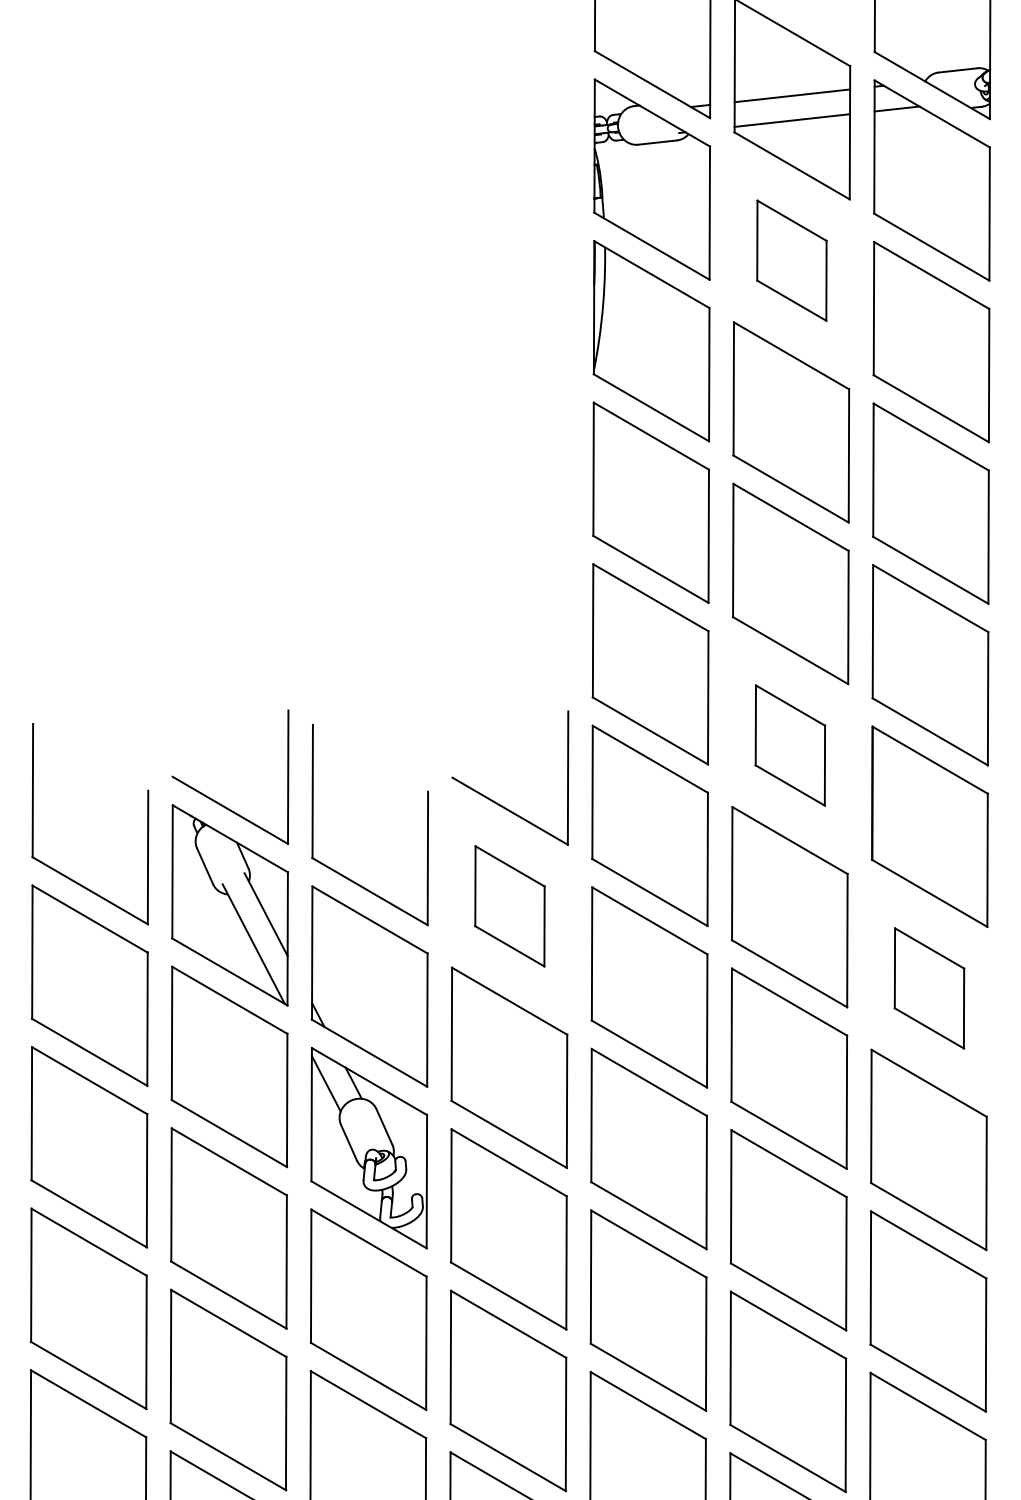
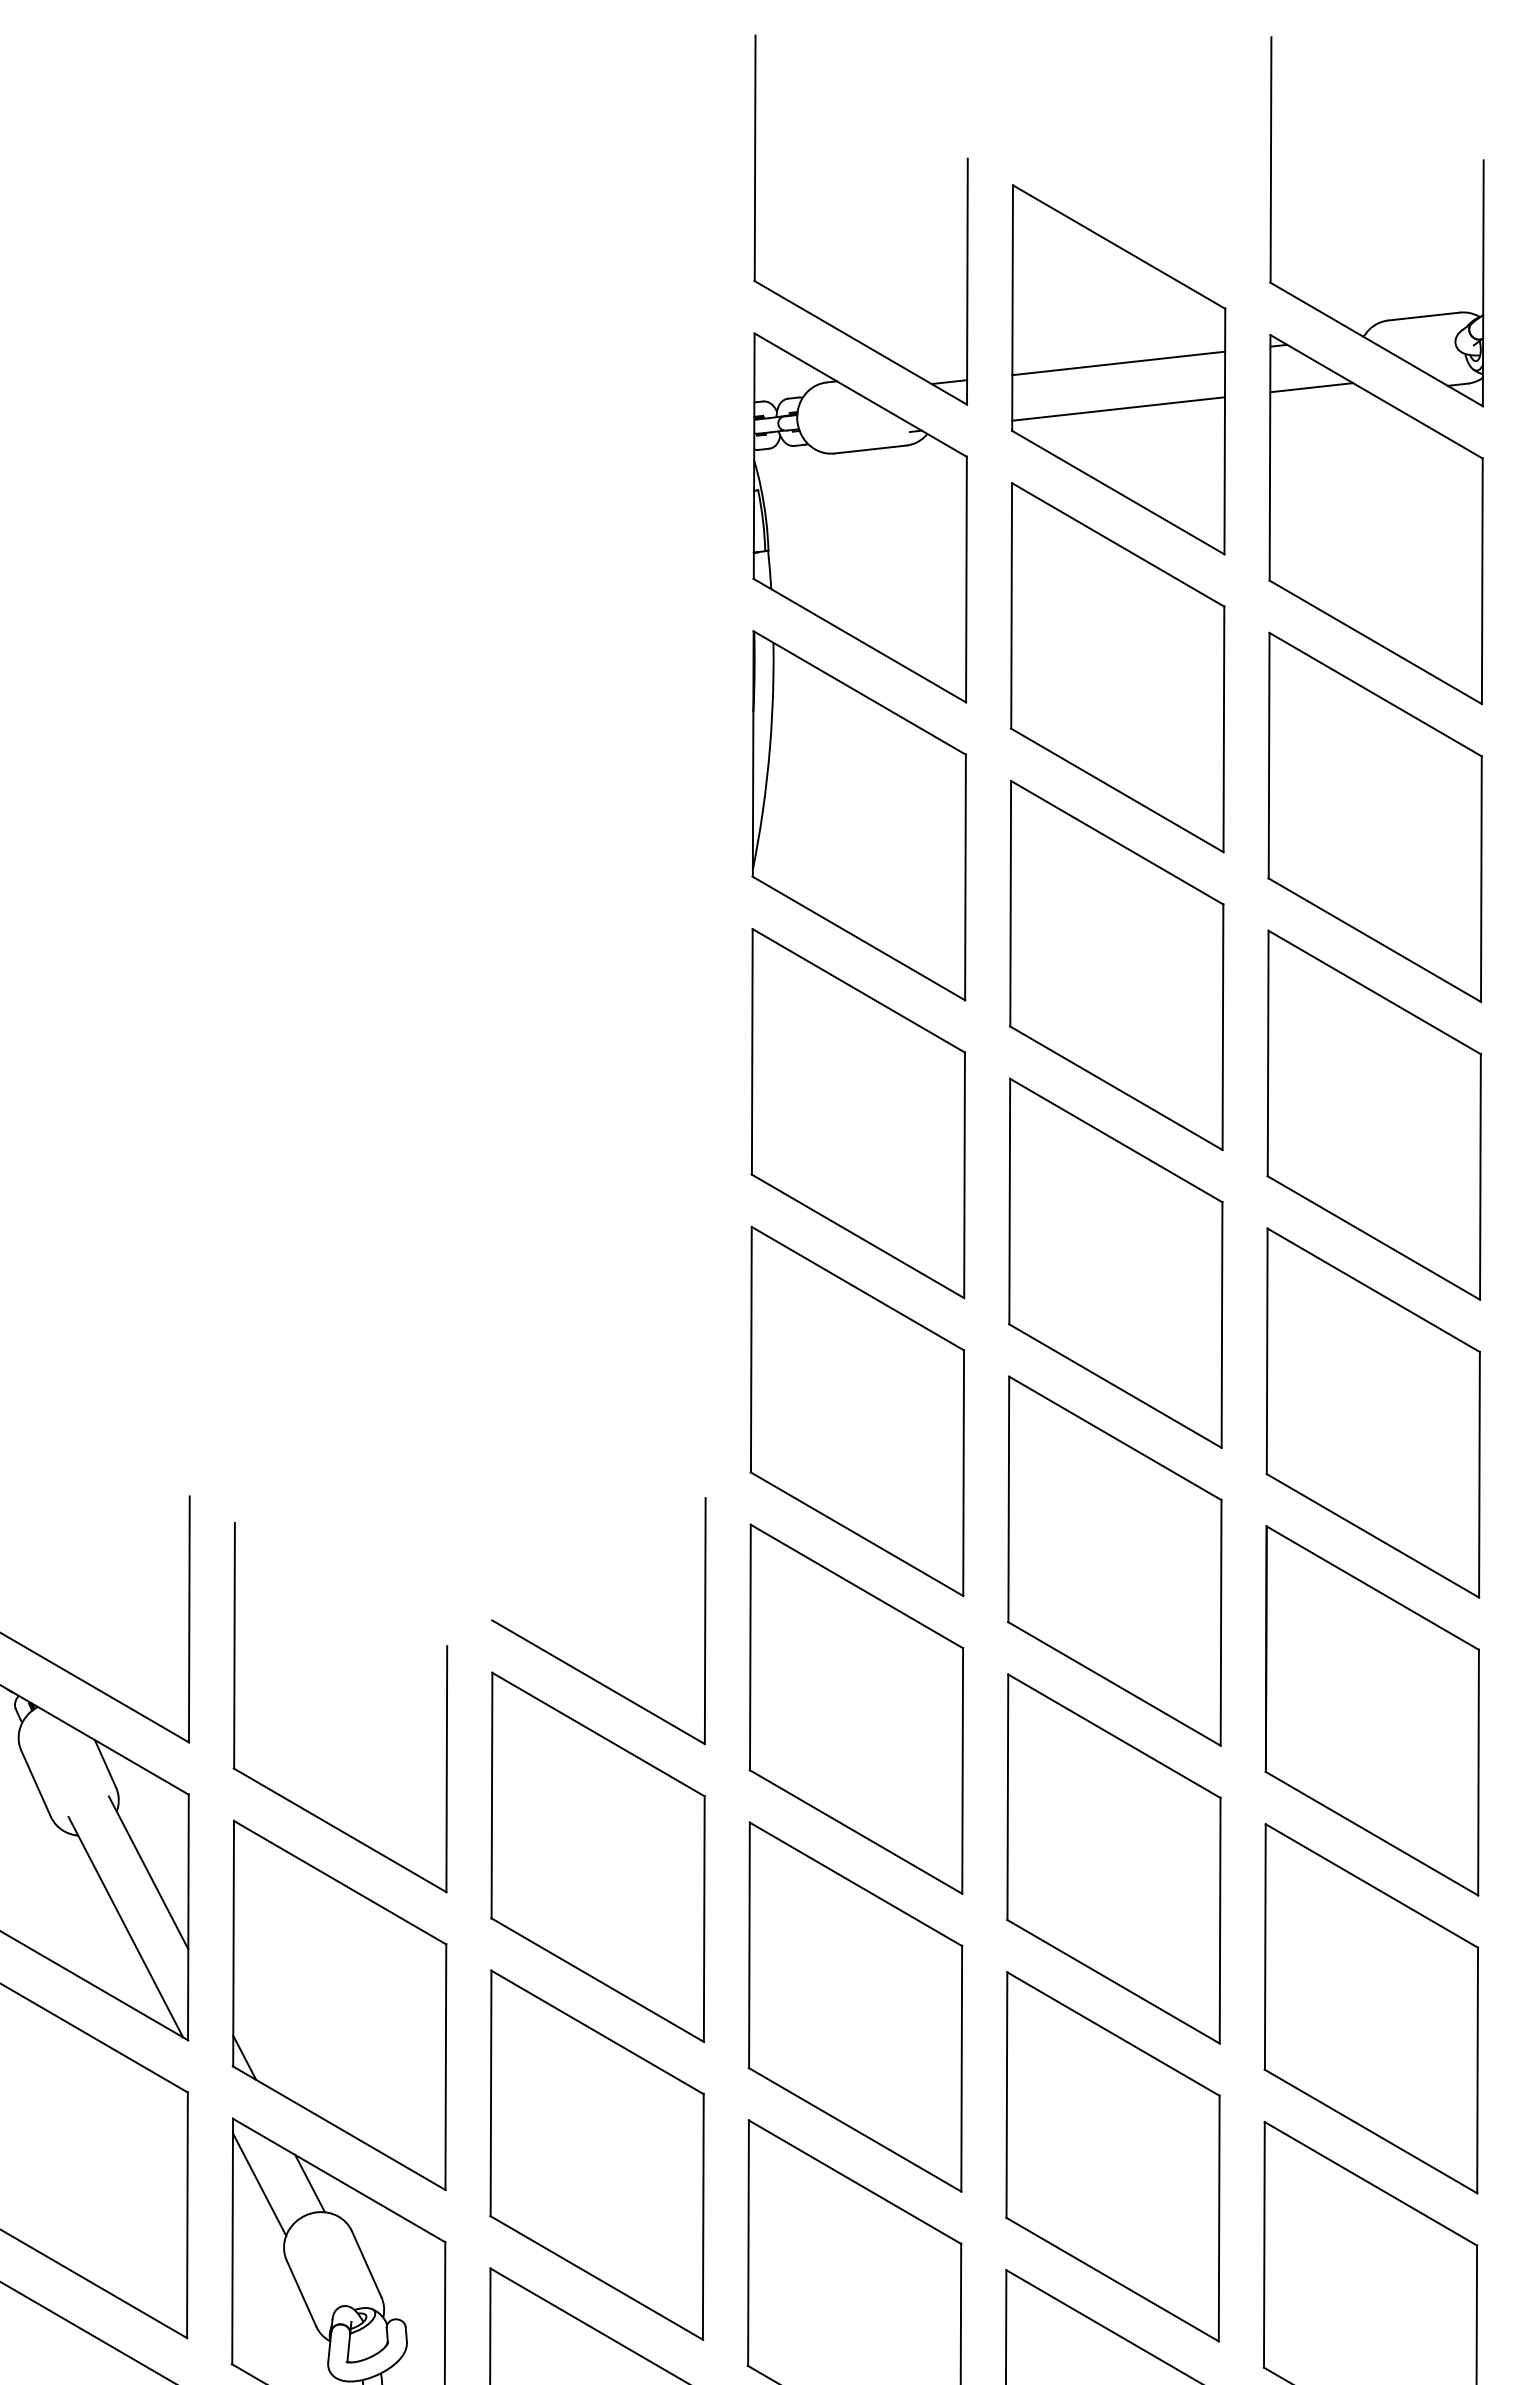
part: (791, 260) -> (1117, 666), size x1.67
part: (790, 745) -> (1115, 1560), size x1.67
part: (509, 906) -> (597, 1857), size x1.67
part: (929, 988) -> (1371, 2008), size x1.67

